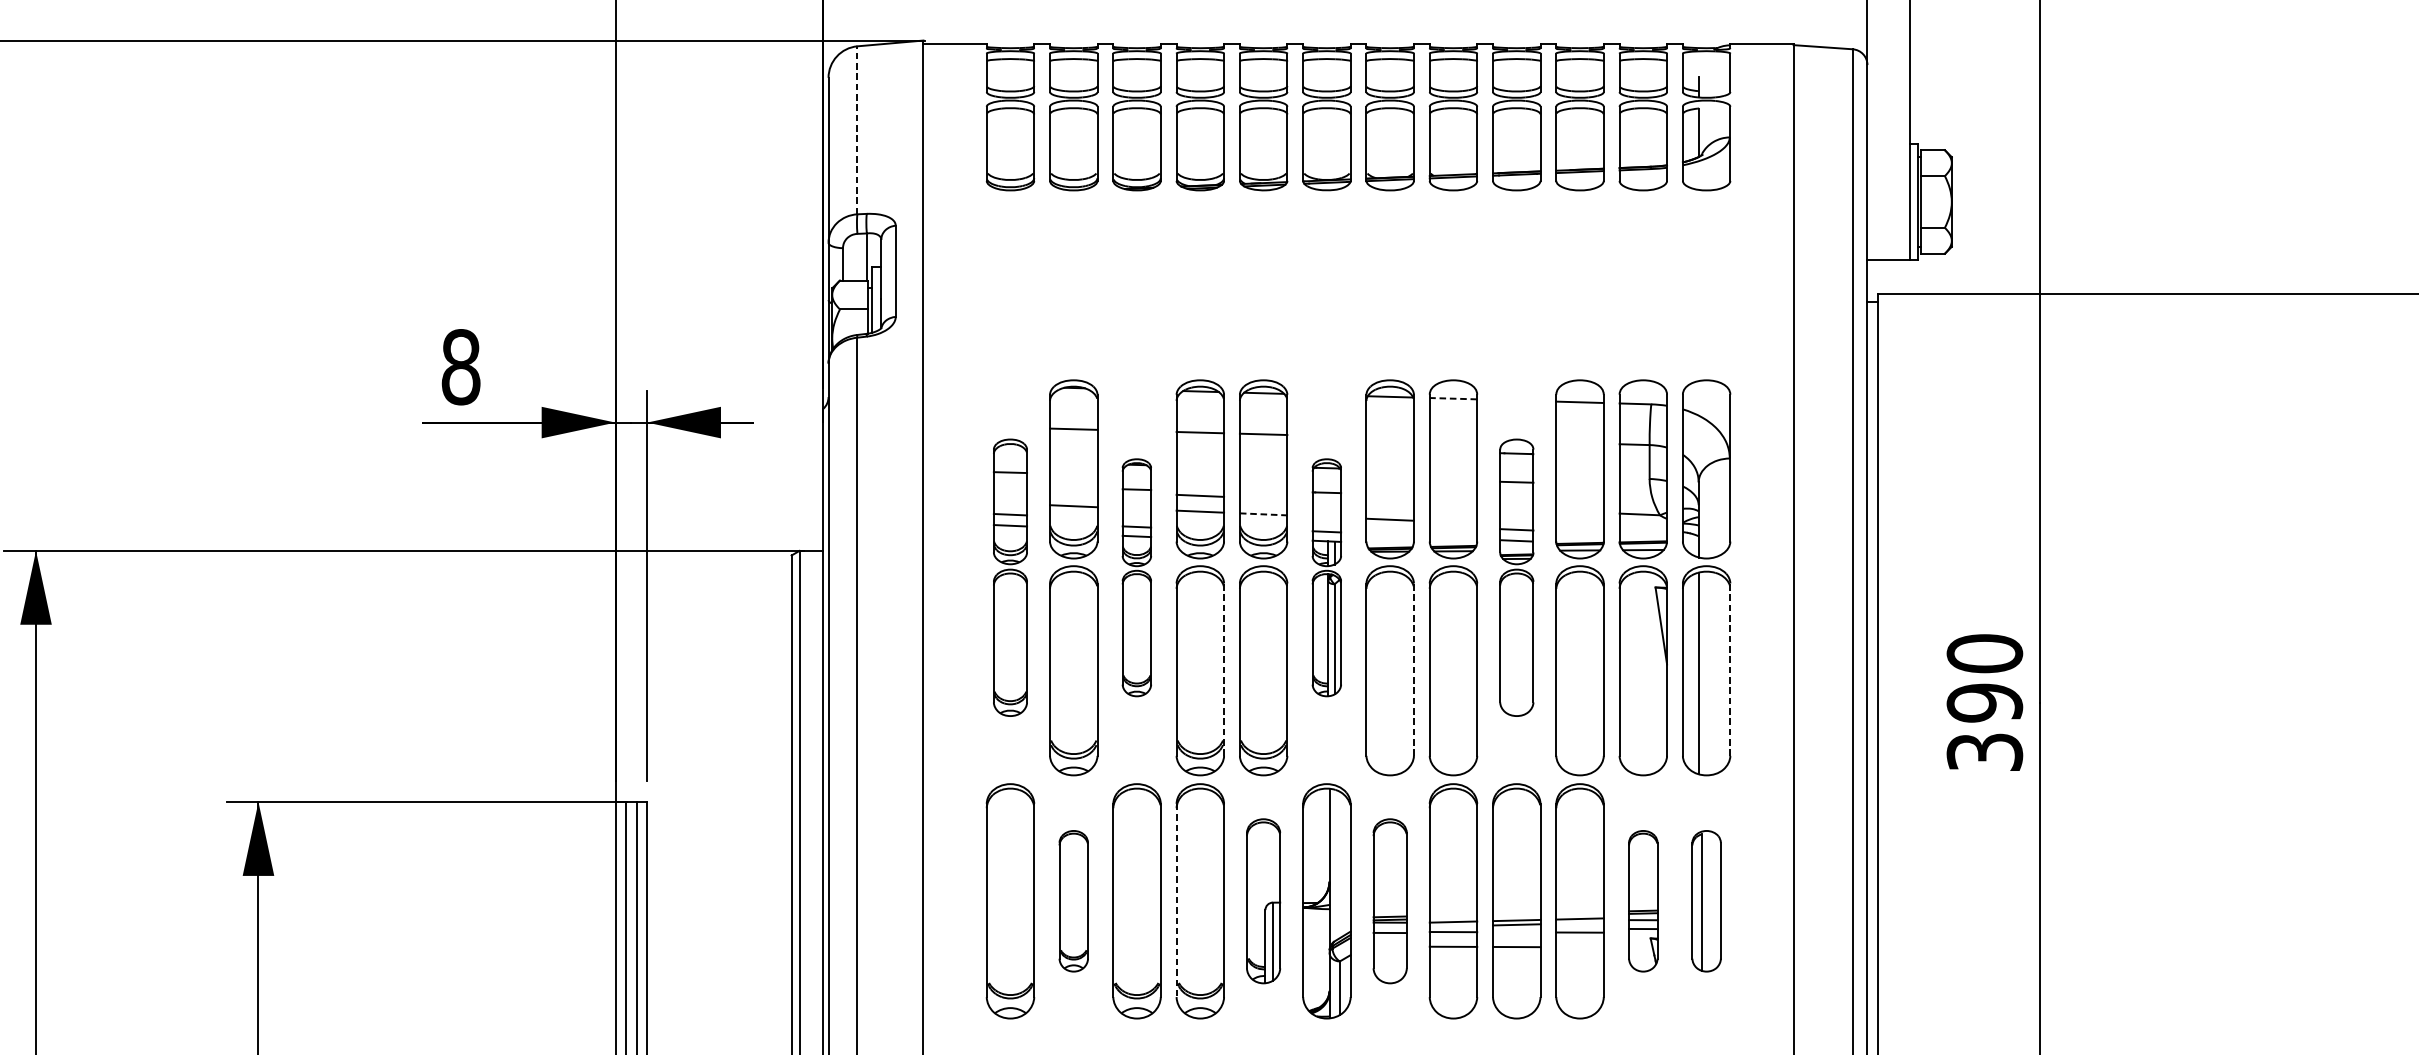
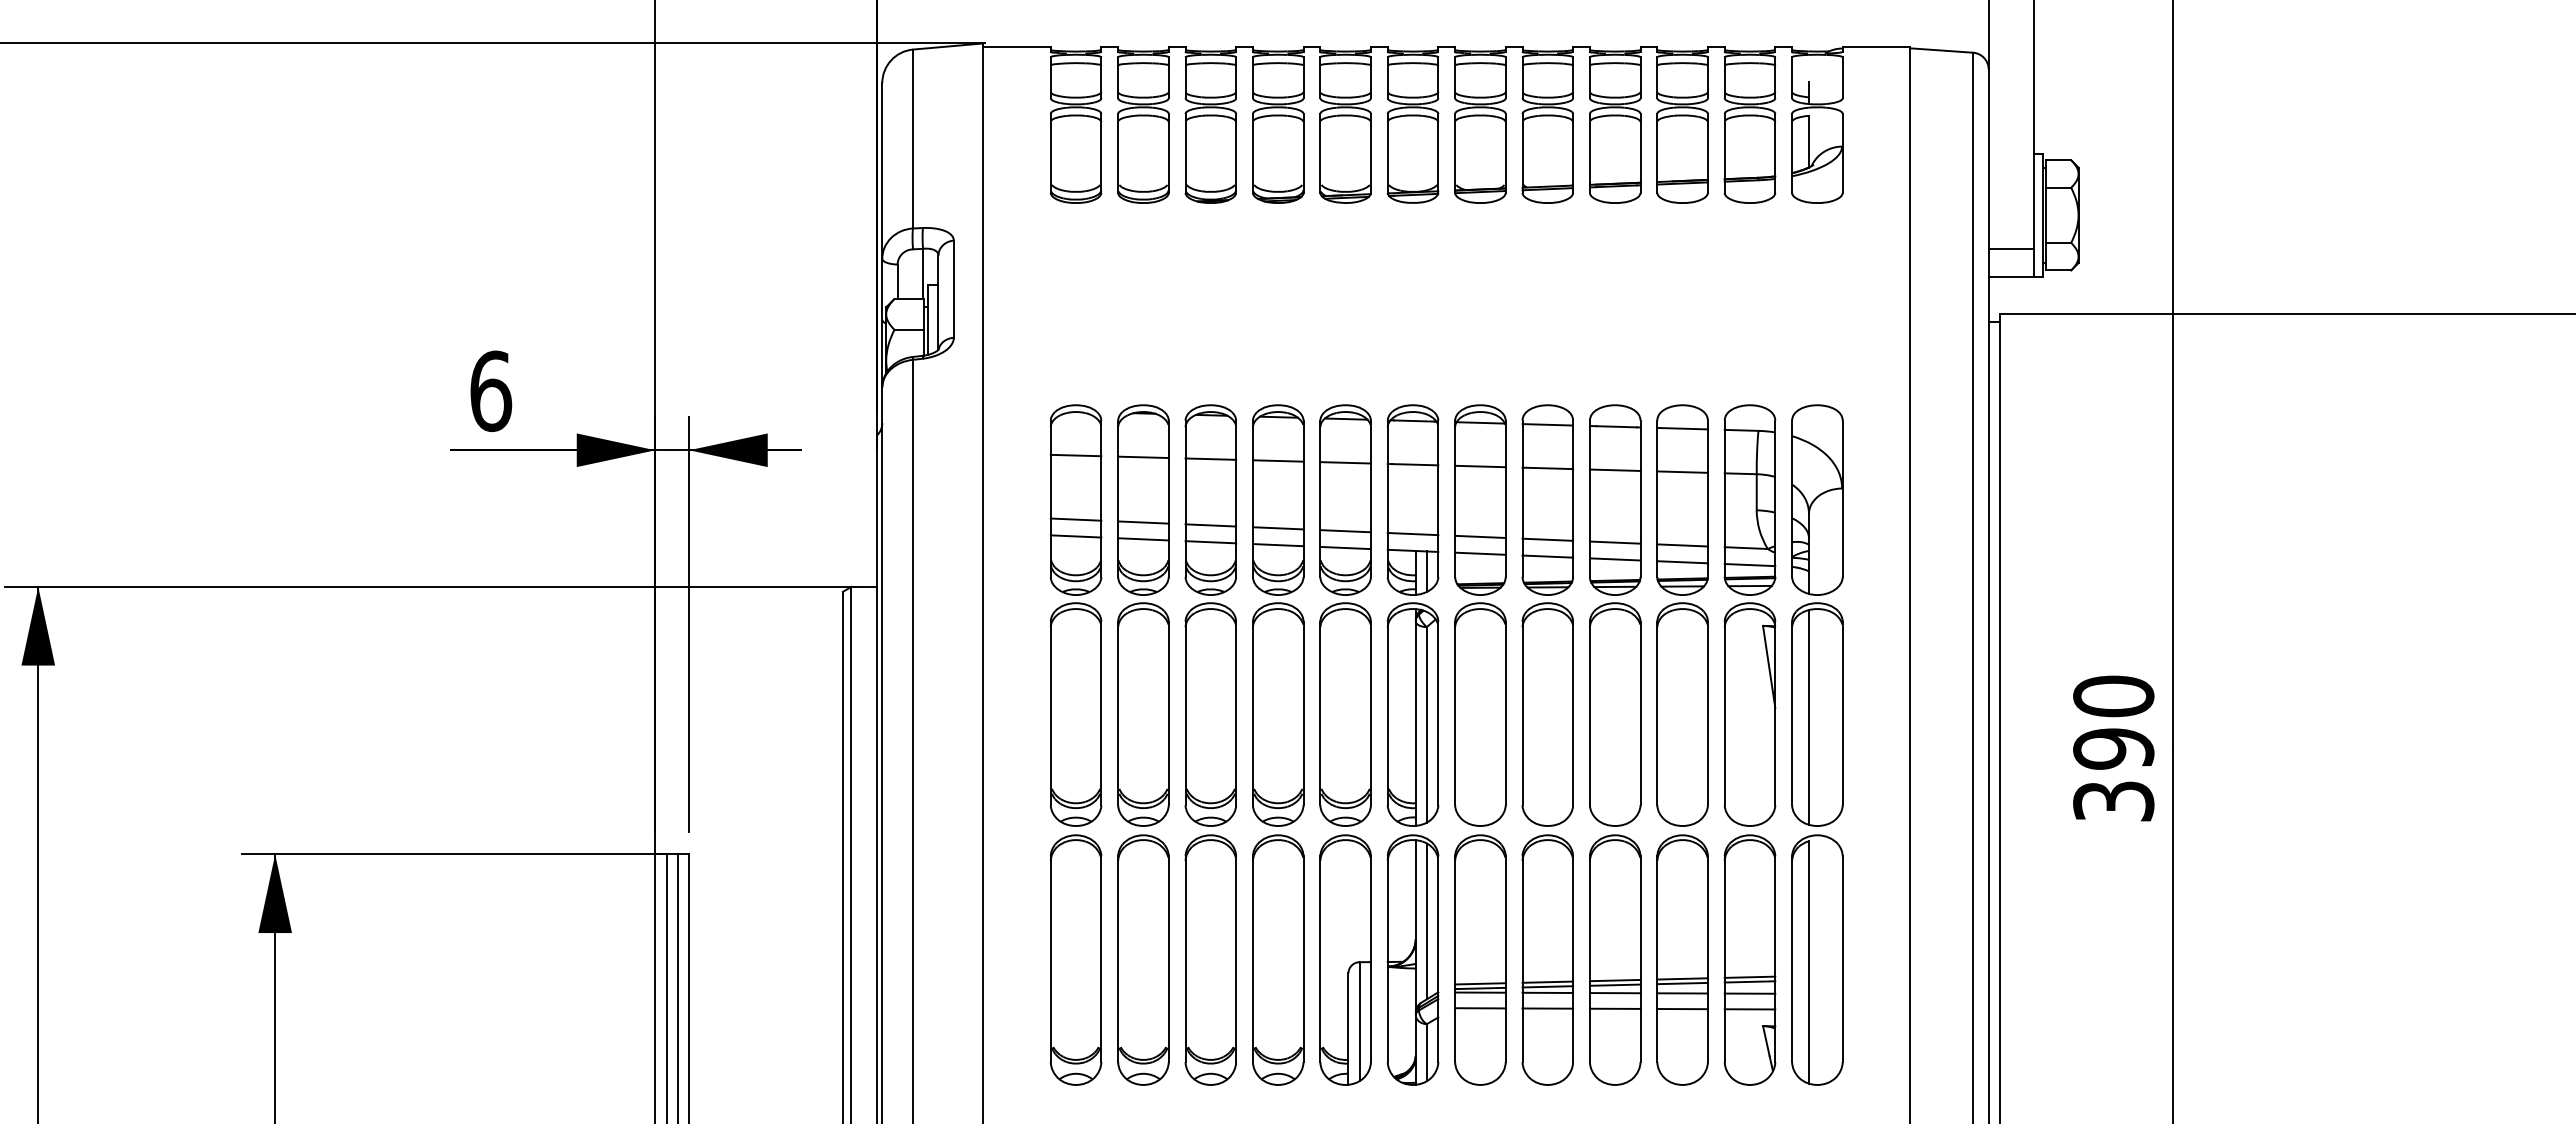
line: (857, 129) -> (913, 138), dashed -> solid
line: (1887, 234) -> (2010, 249), added
text: (461, 366) -> (491, 390), 8 -> 6
line: (1453, 398) -> (1547, 424), dashed -> solid
line: (1390, 437) -> (1480, 466), added
line: (1453, 439) -> (1547, 468), added
line: (1579, 442) -> (1682, 471), added
line: (1073, 490) -> (1143, 522), added
line: (1263, 498) -> (1345, 531), added
line: (1390, 503) -> (1480, 536), added
line: (1453, 506) -> (1547, 539), added
line: (1579, 512) -> (1682, 545), added
line: (1264, 514) -> (1346, 548), dashed -> solid
line: (1453, 522) -> (1547, 556), added
line: (1579, 527) -> (1682, 562), added
line: (1642, 530) -> (1749, 565), added
part: (1009, 577) -> (1075, 615), size x1.43
part: (1136, 577) -> (1210, 615), size x1.67
part: (1326, 577) -> (1412, 615), size x1.67
part: (1517, 577) -> (1615, 615), size x1.43
line: (1224, 669) -> (1303, 713), dashed -> solid
line: (1413, 669) -> (1505, 713), dashed -> solid
line: (1730, 669) -> (1842, 713), dashed -> solid
line: (1339, 865) -> (1426, 921), added
part: (1073, 900) -> (1143, 959), size x1.67
line: (1176, 900) -> (1252, 959), dashed -> solid
part: (1263, 900) -> (1345, 959), size x1.43
part: (1390, 900) -> (1480, 959), size x1.43
part: (1642, 900) -> (1749, 959), size x1.67
part: (1706, 900) -> (1817, 959), size x1.67
line: (1579, 923) -> (1682, 983), added
line: (1453, 926) -> (1547, 986), added
line: (1516, 932) -> (1614, 993), added
line: (1579, 946) -> (1682, 1008), added

